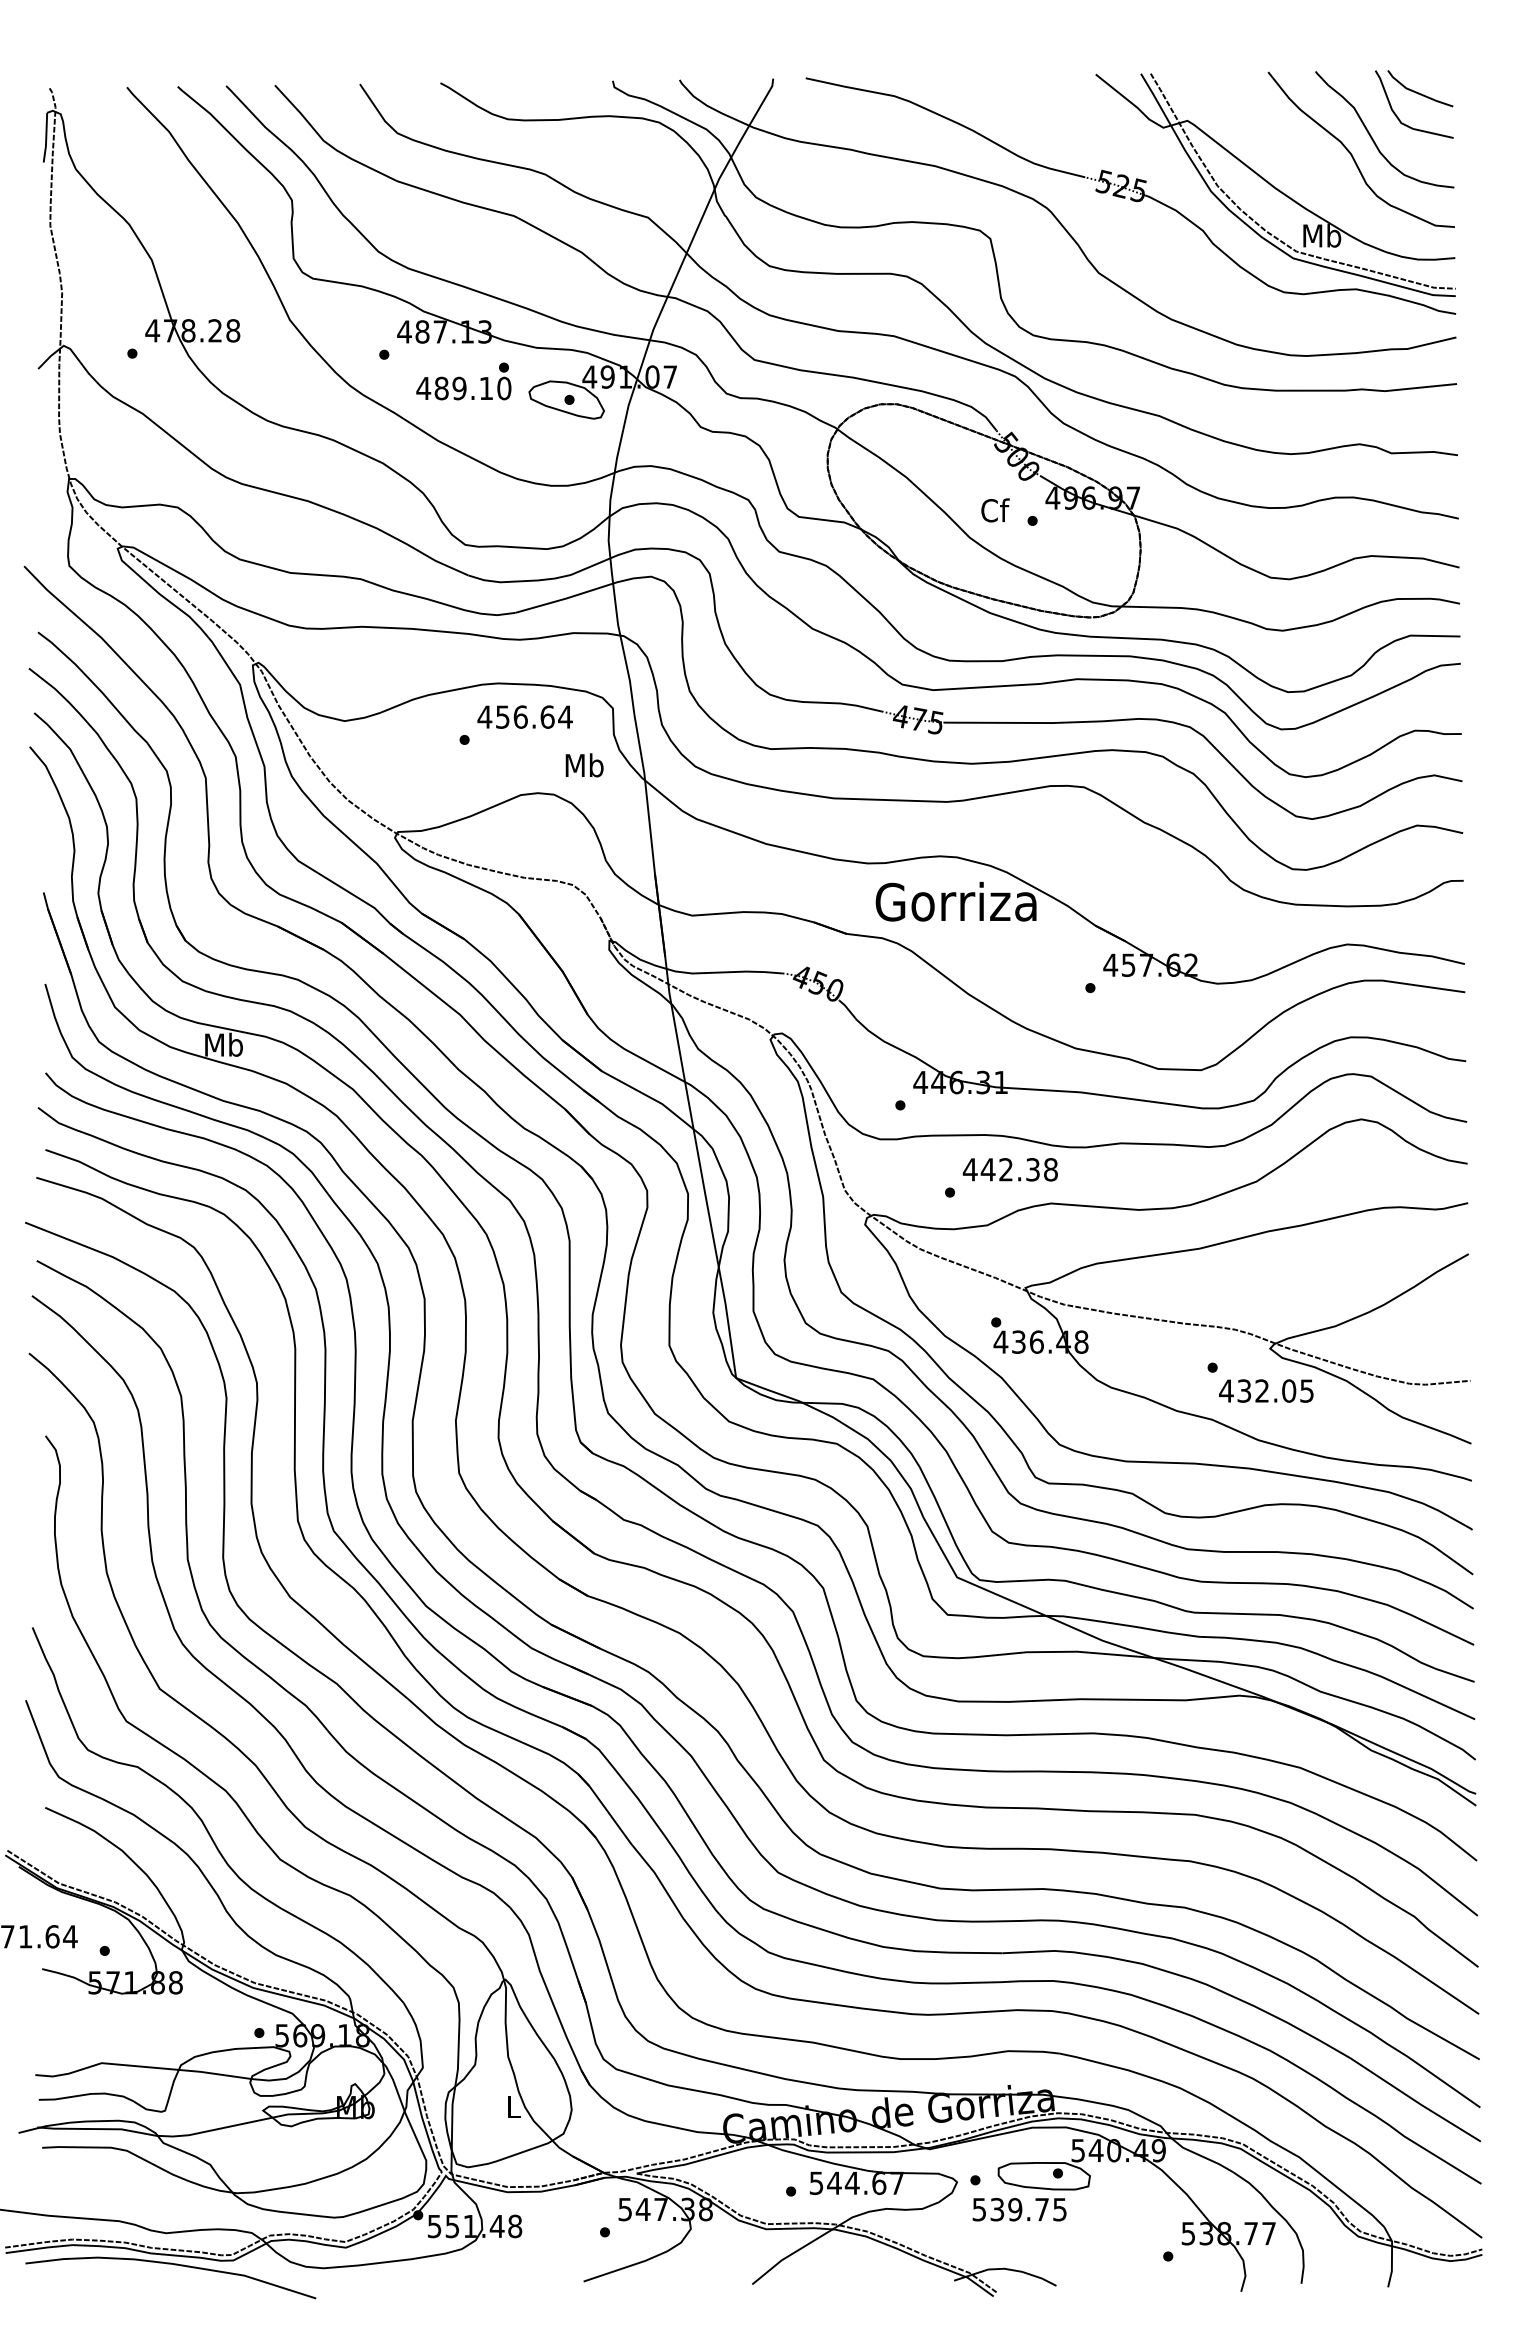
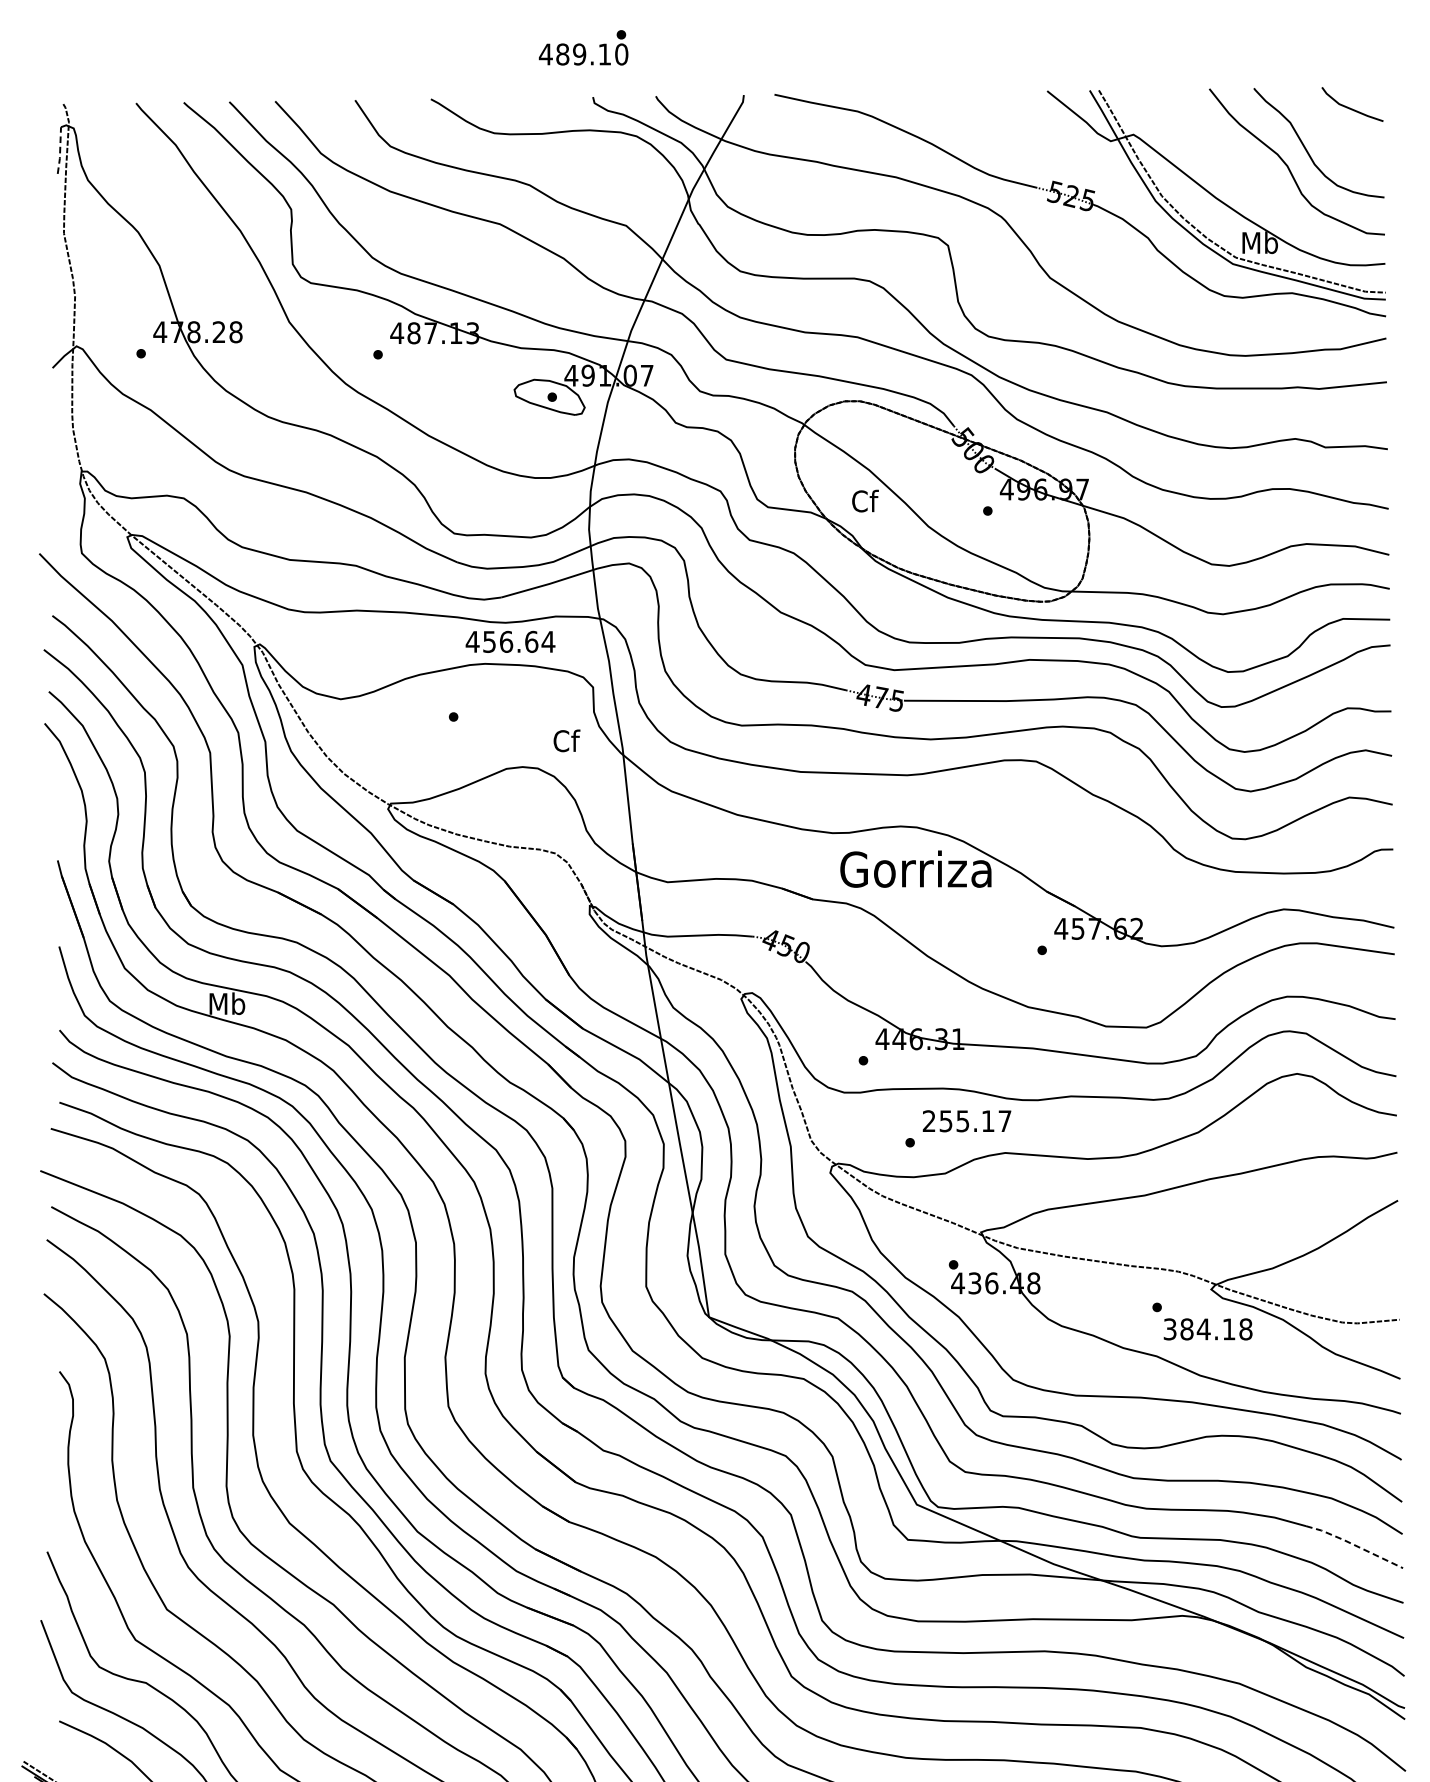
curve: (1397, 115) -> (1330, 129), removed
line: (46, 138) -> (60, 151), solid -> dashed
text: (463, 381) -> (583, 47), moved
text: (995, 510) -> (865, 501), moved
text: (524, 716) -> (509, 641), moved
text: (584, 765) -> (566, 741), Mb -> Cf
text: (1009, 1169) -> (966, 1120), 442.38 -> 255.17
text: (1266, 1390) -> (1207, 1328), 432.05 -> 384.18
line: (1421, 1620) -> (1353, 1545), solid -> dashed

